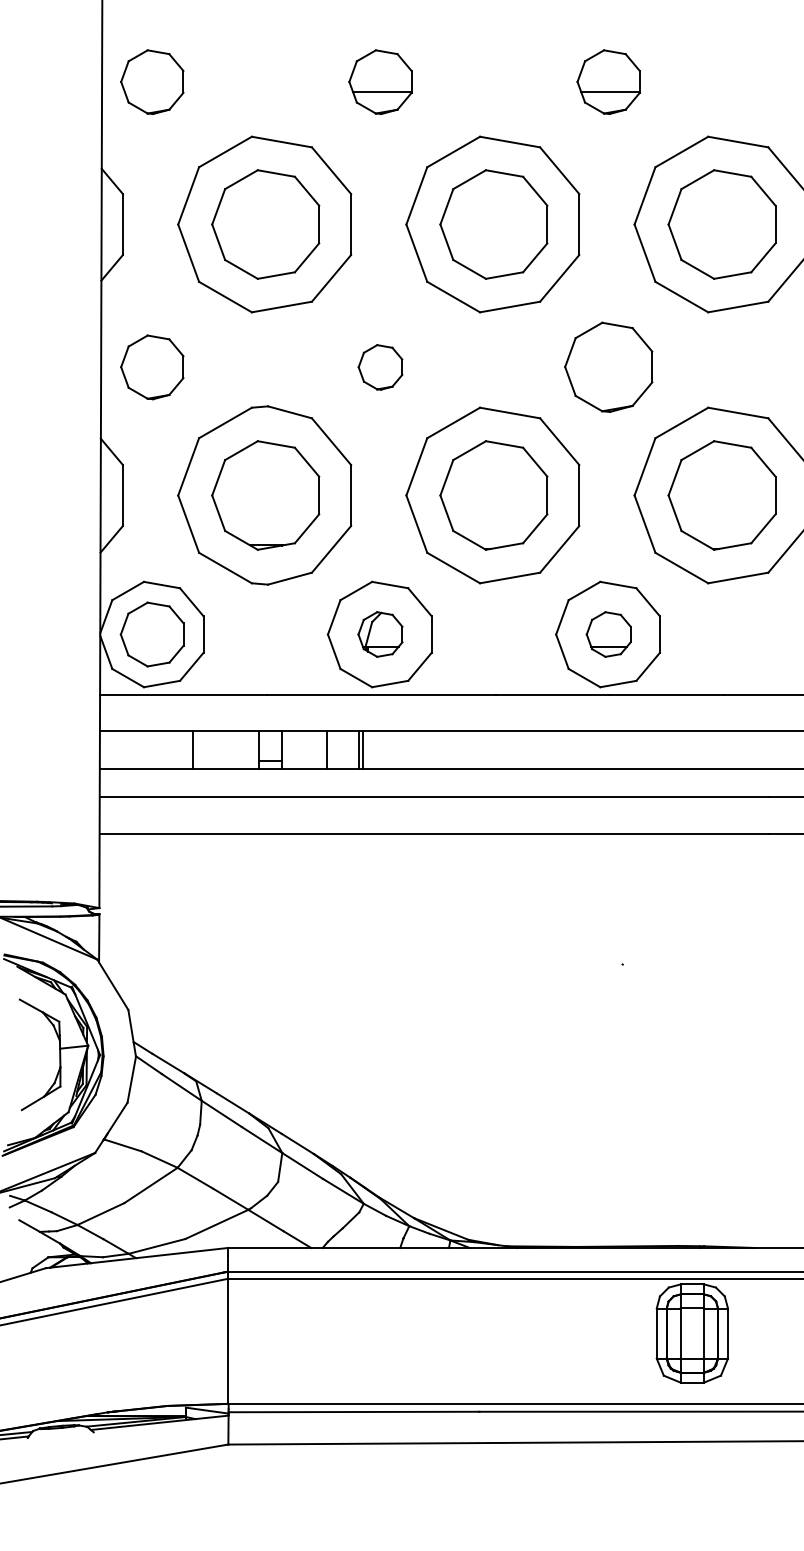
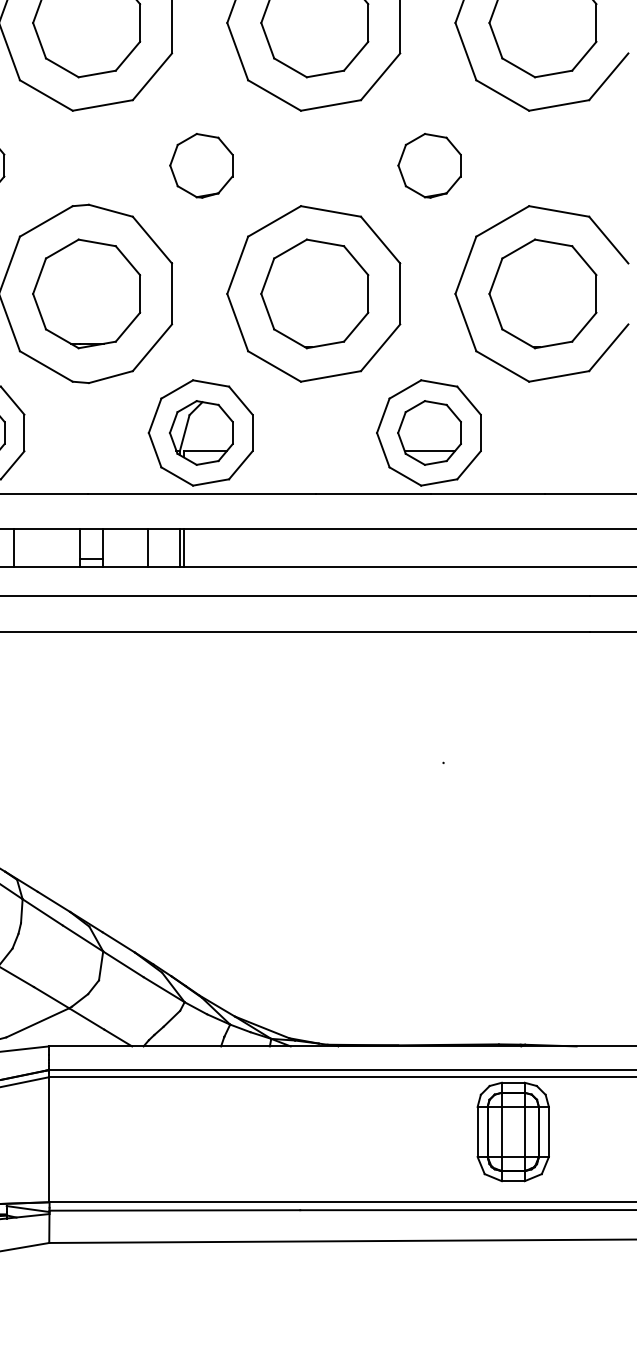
part: (380, 367) -> (201, 165), size x1.43
part: (608, 367) -> (429, 165), size x0.71
part: (380, 634) -> (201, 432), size x1.43
part: (608, 634) -> (429, 432), size x1.43

